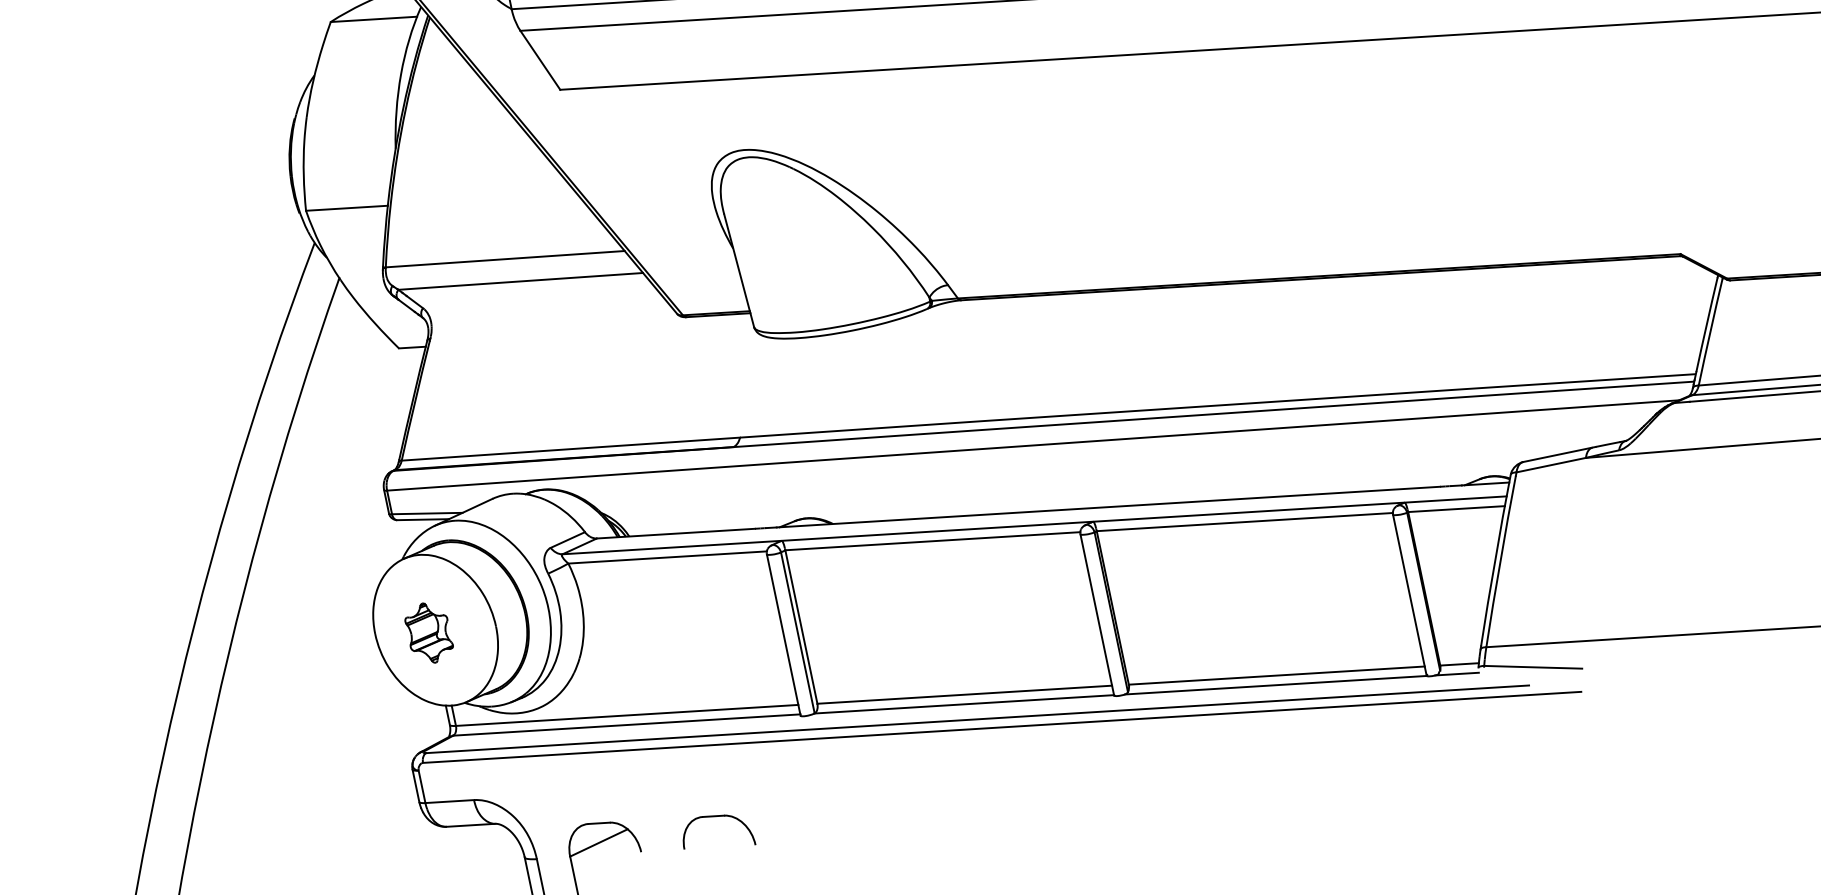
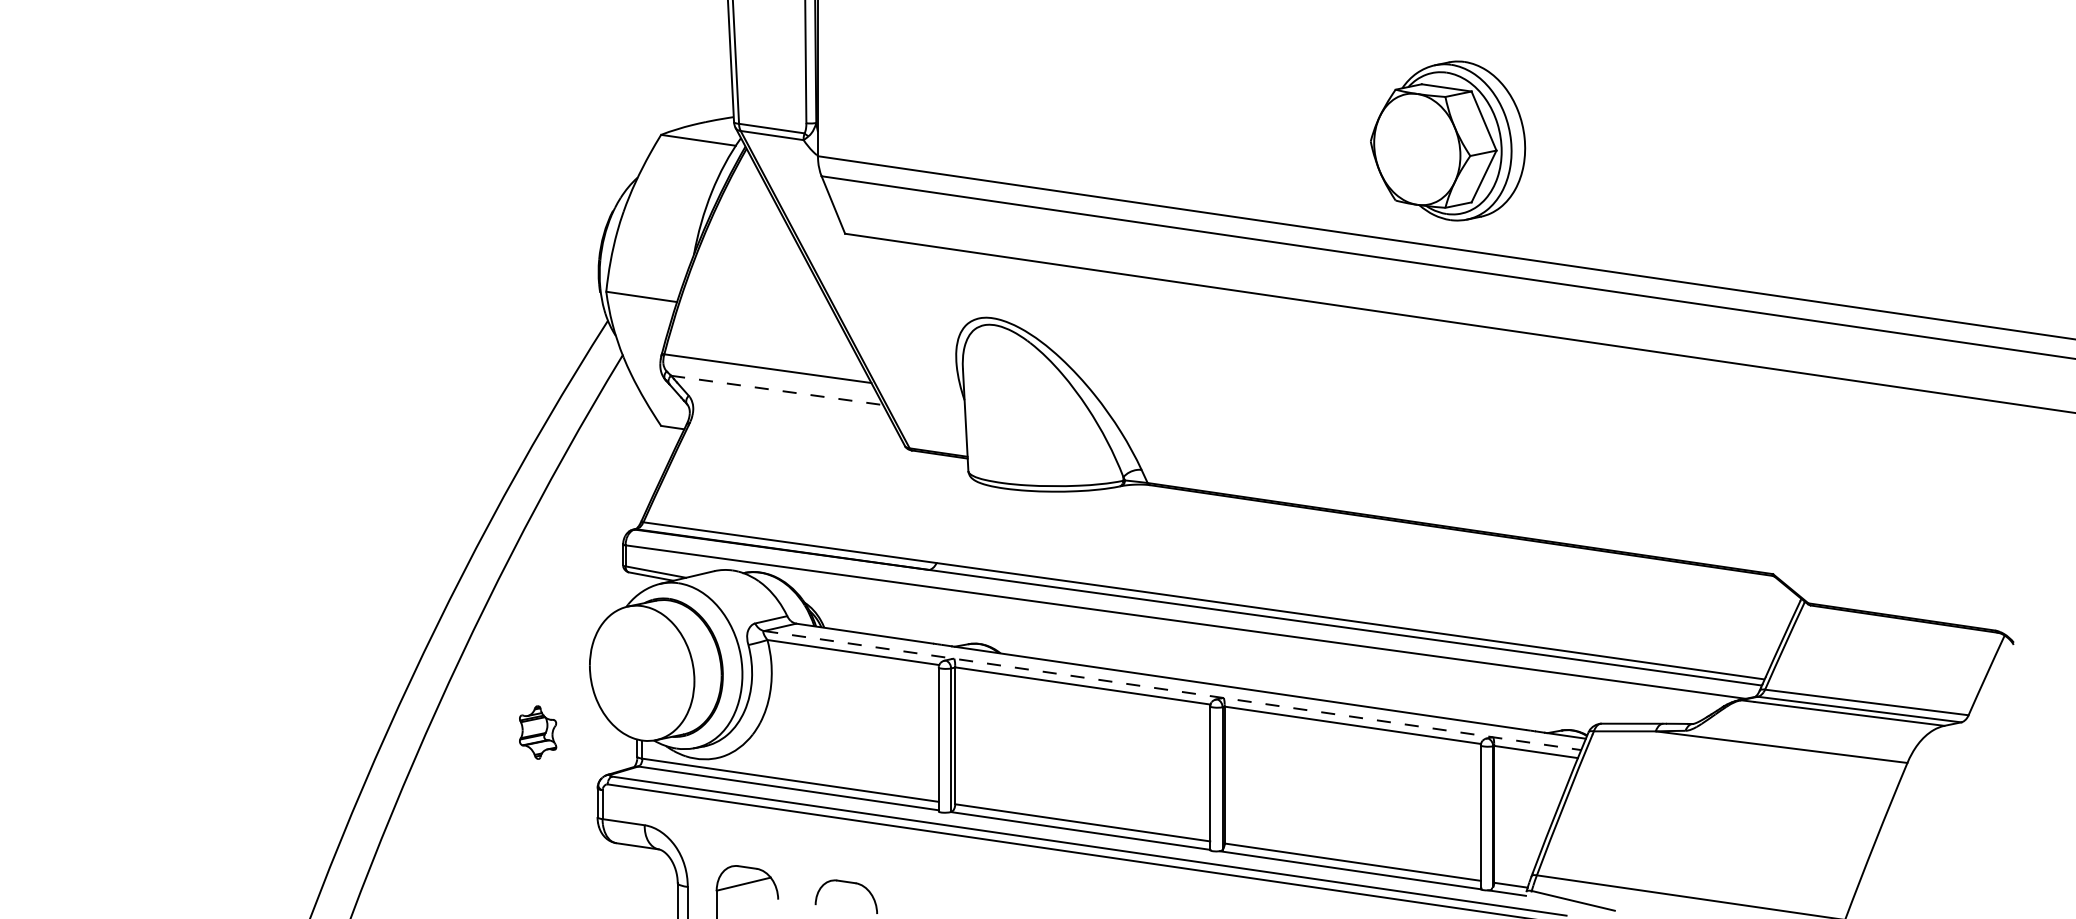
line: (521, 281) -> (777, 390), solid -> dashed
line: (1034, 525) -> (1172, 690), solid -> dashed
part: (429, 632) -> (538, 732), moved

